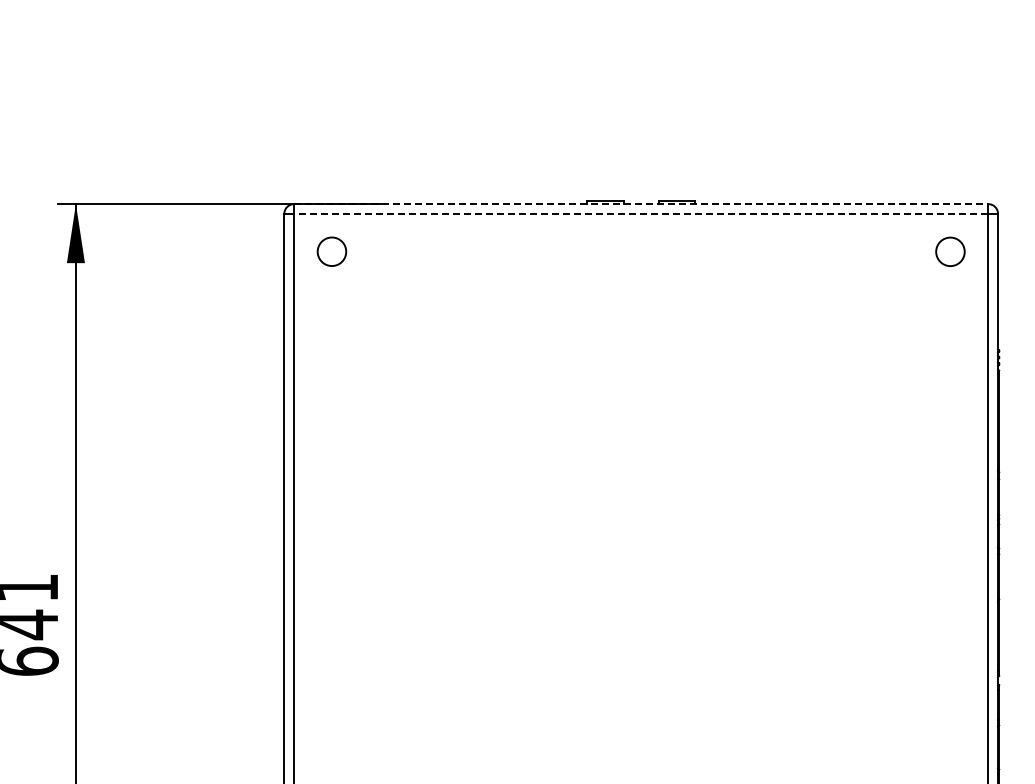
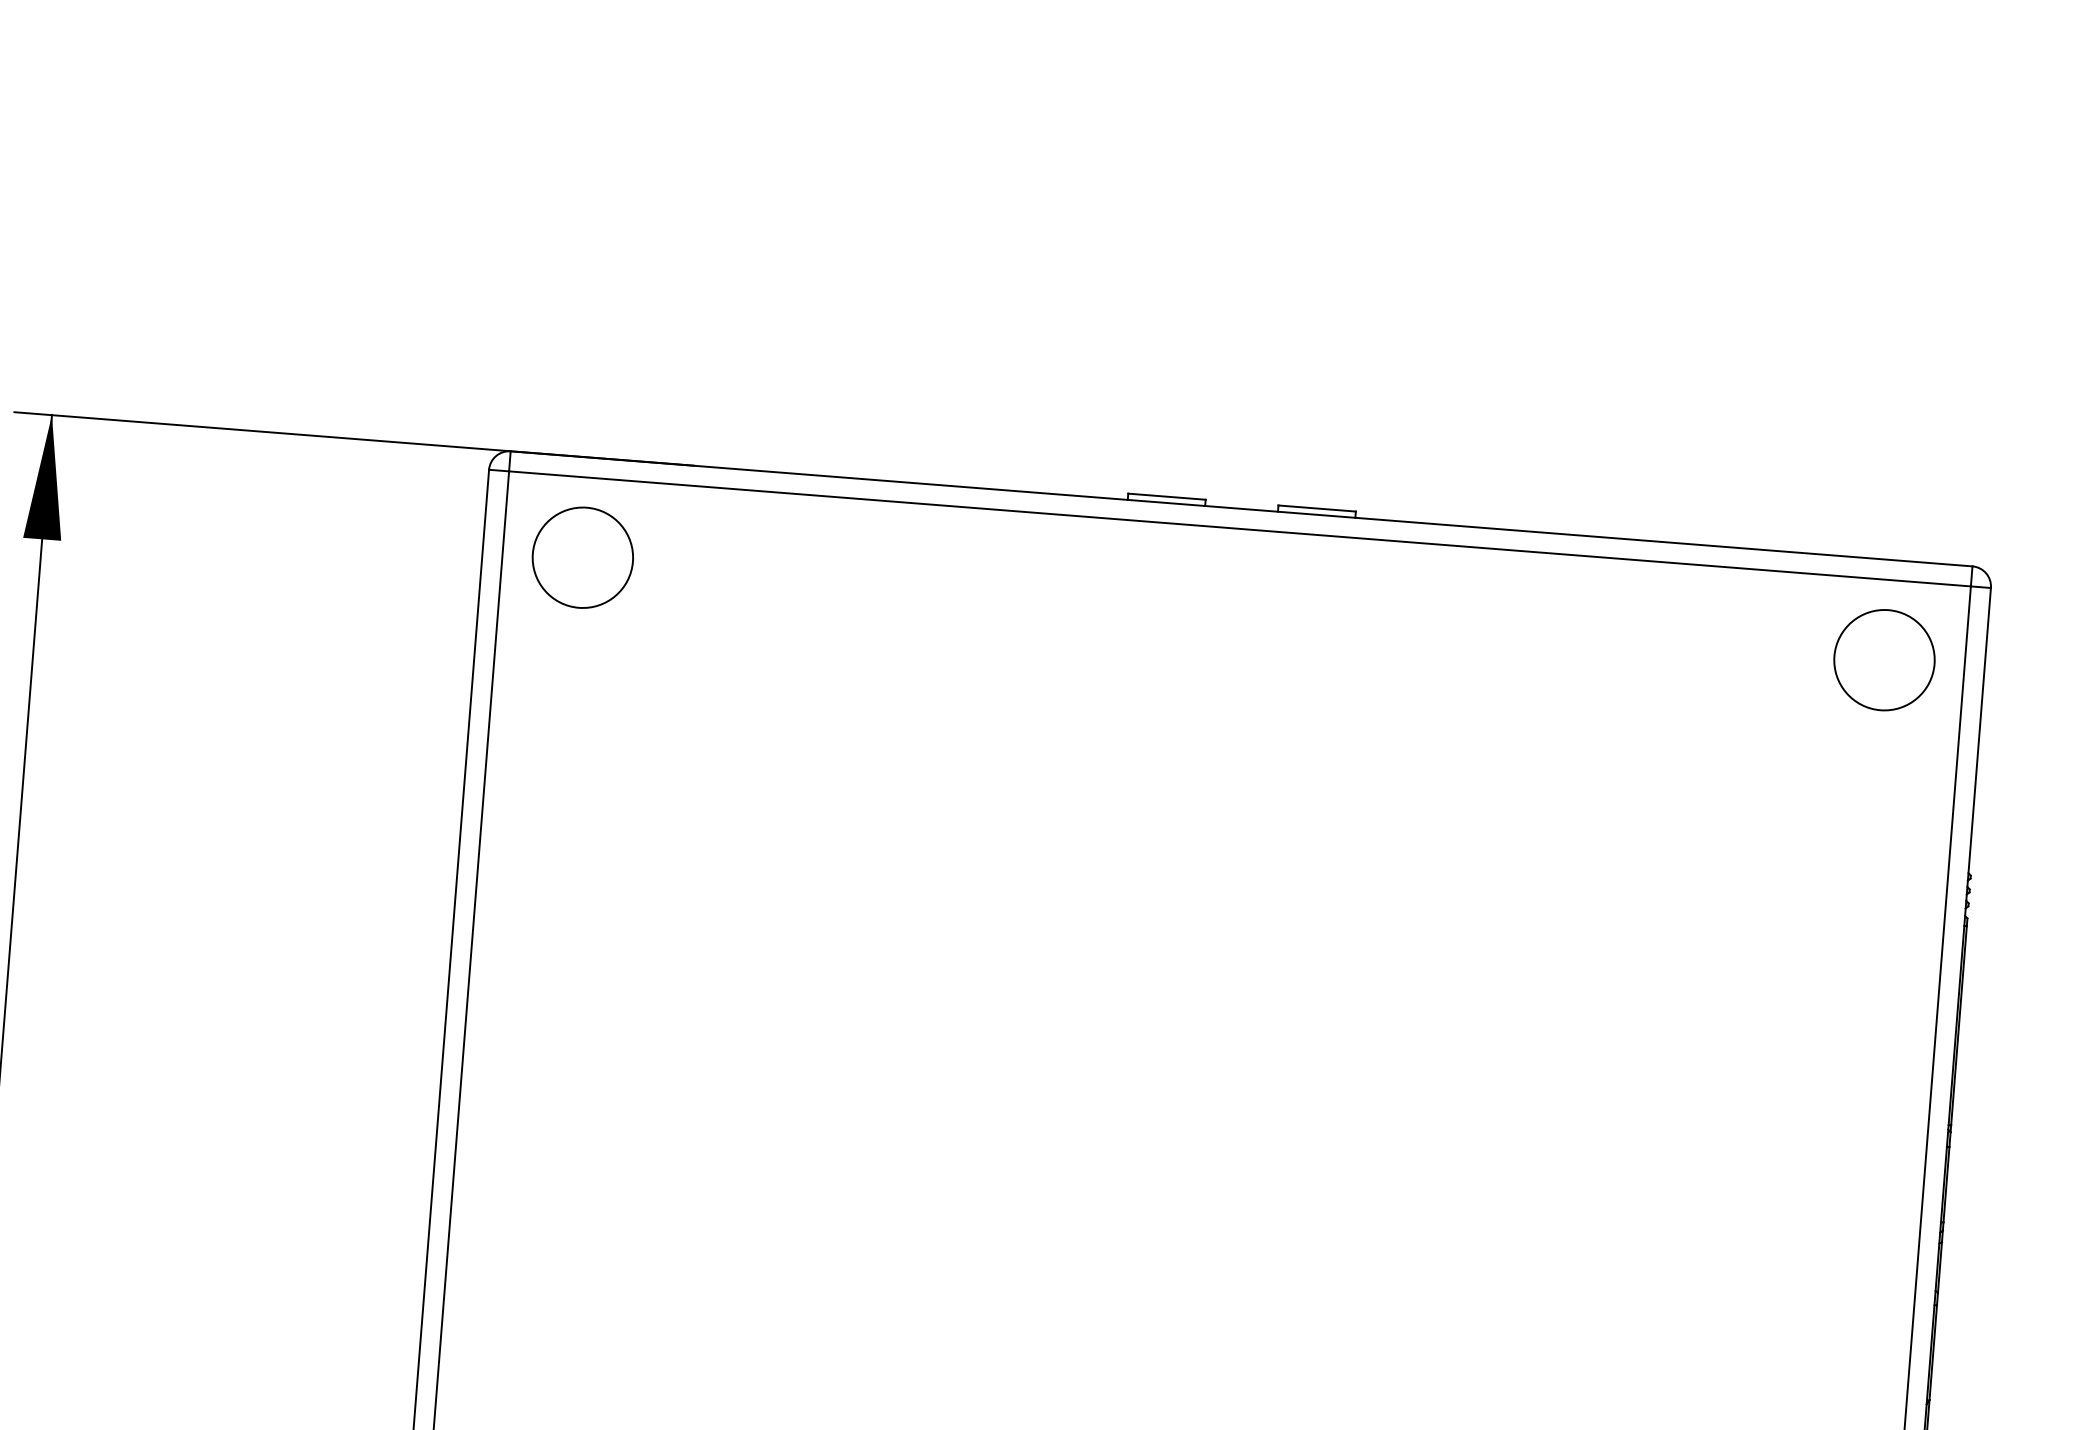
line: (641, 204) -> (1242, 509), dashed -> solid
line: (640, 213) -> (1238, 528), dashed -> solid
circle: (331, 251) -> (581, 557), size x1.67
circle: (950, 251) -> (1884, 659), size x1.67

